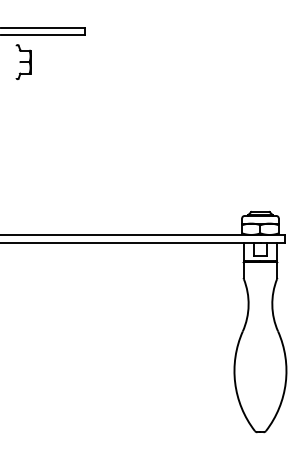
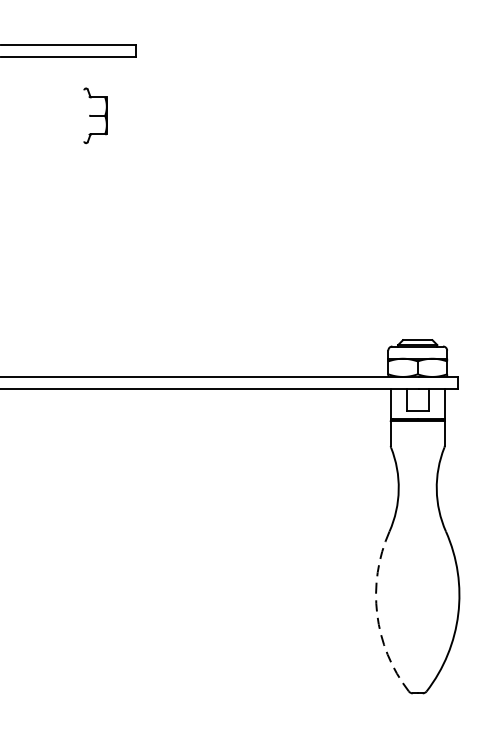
part: (23, 61) -> (95, 114), moved
arc: (235, 382) -> (377, 613), solid -> dashed

